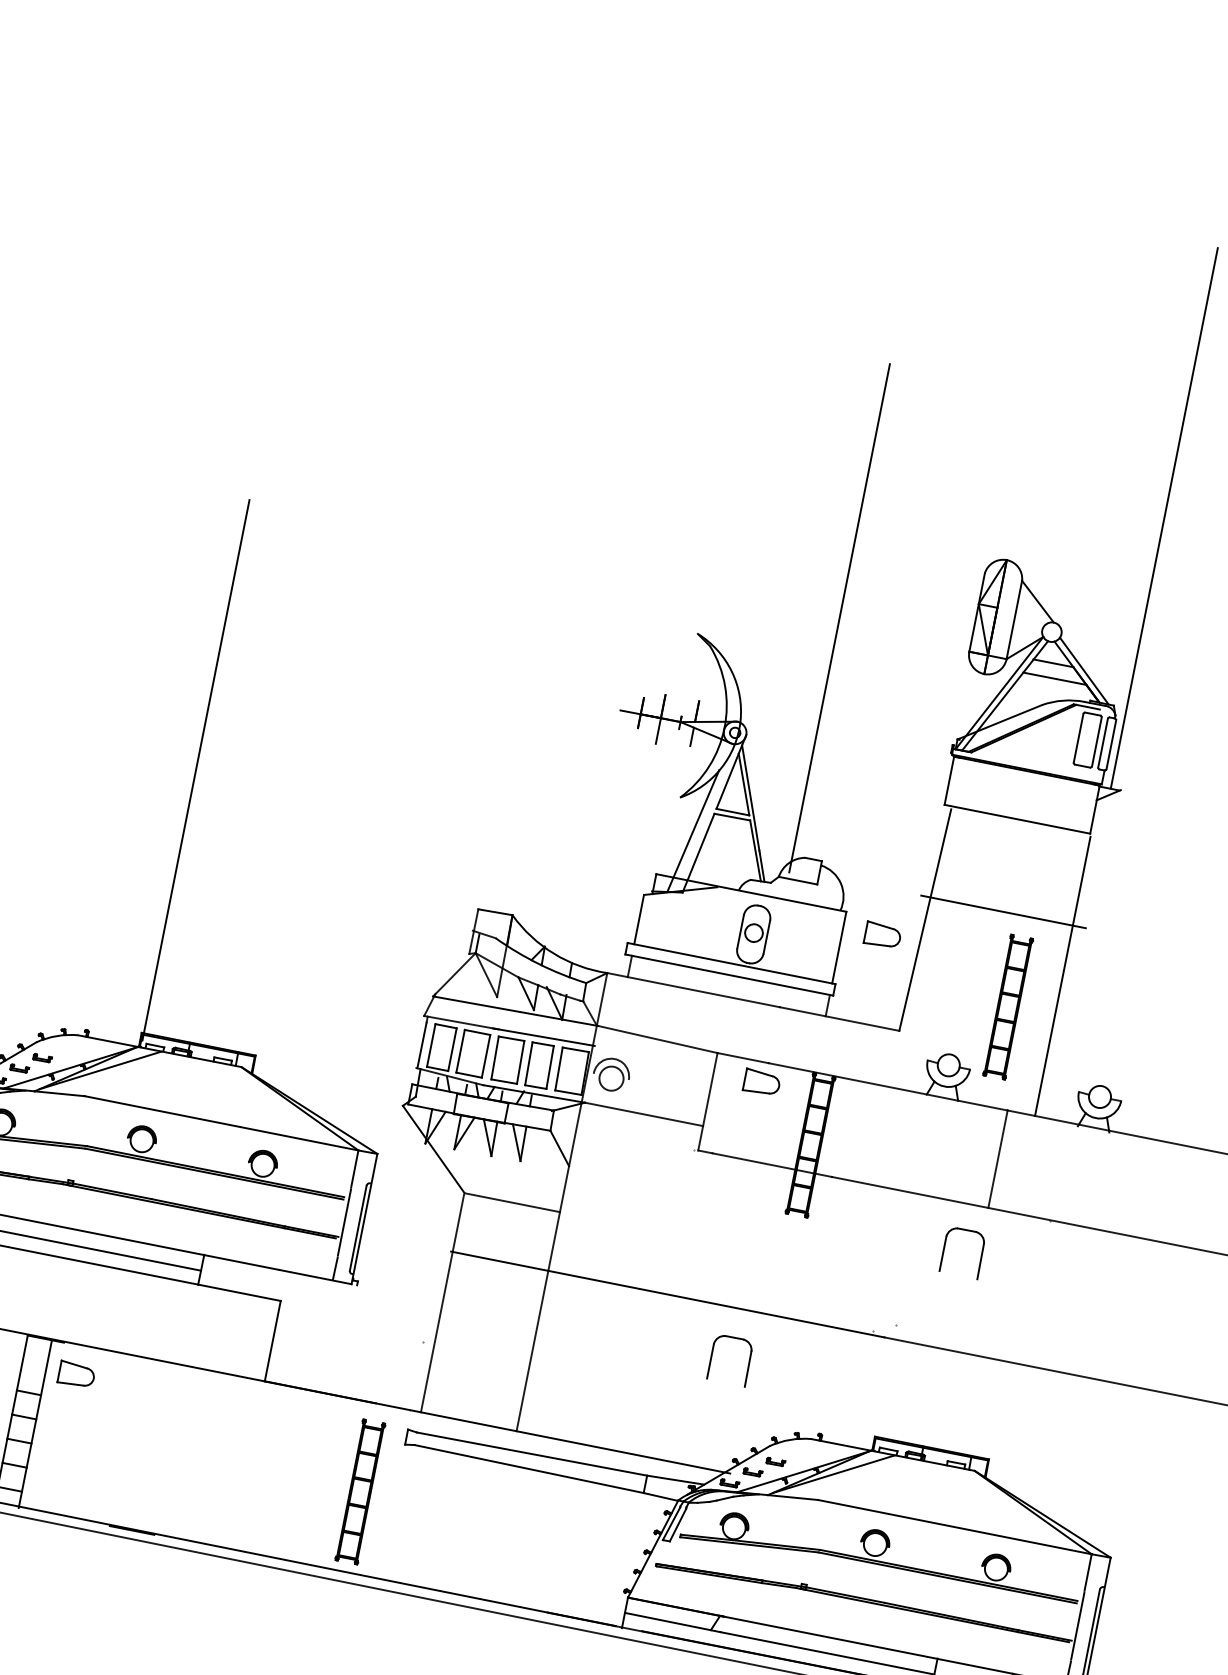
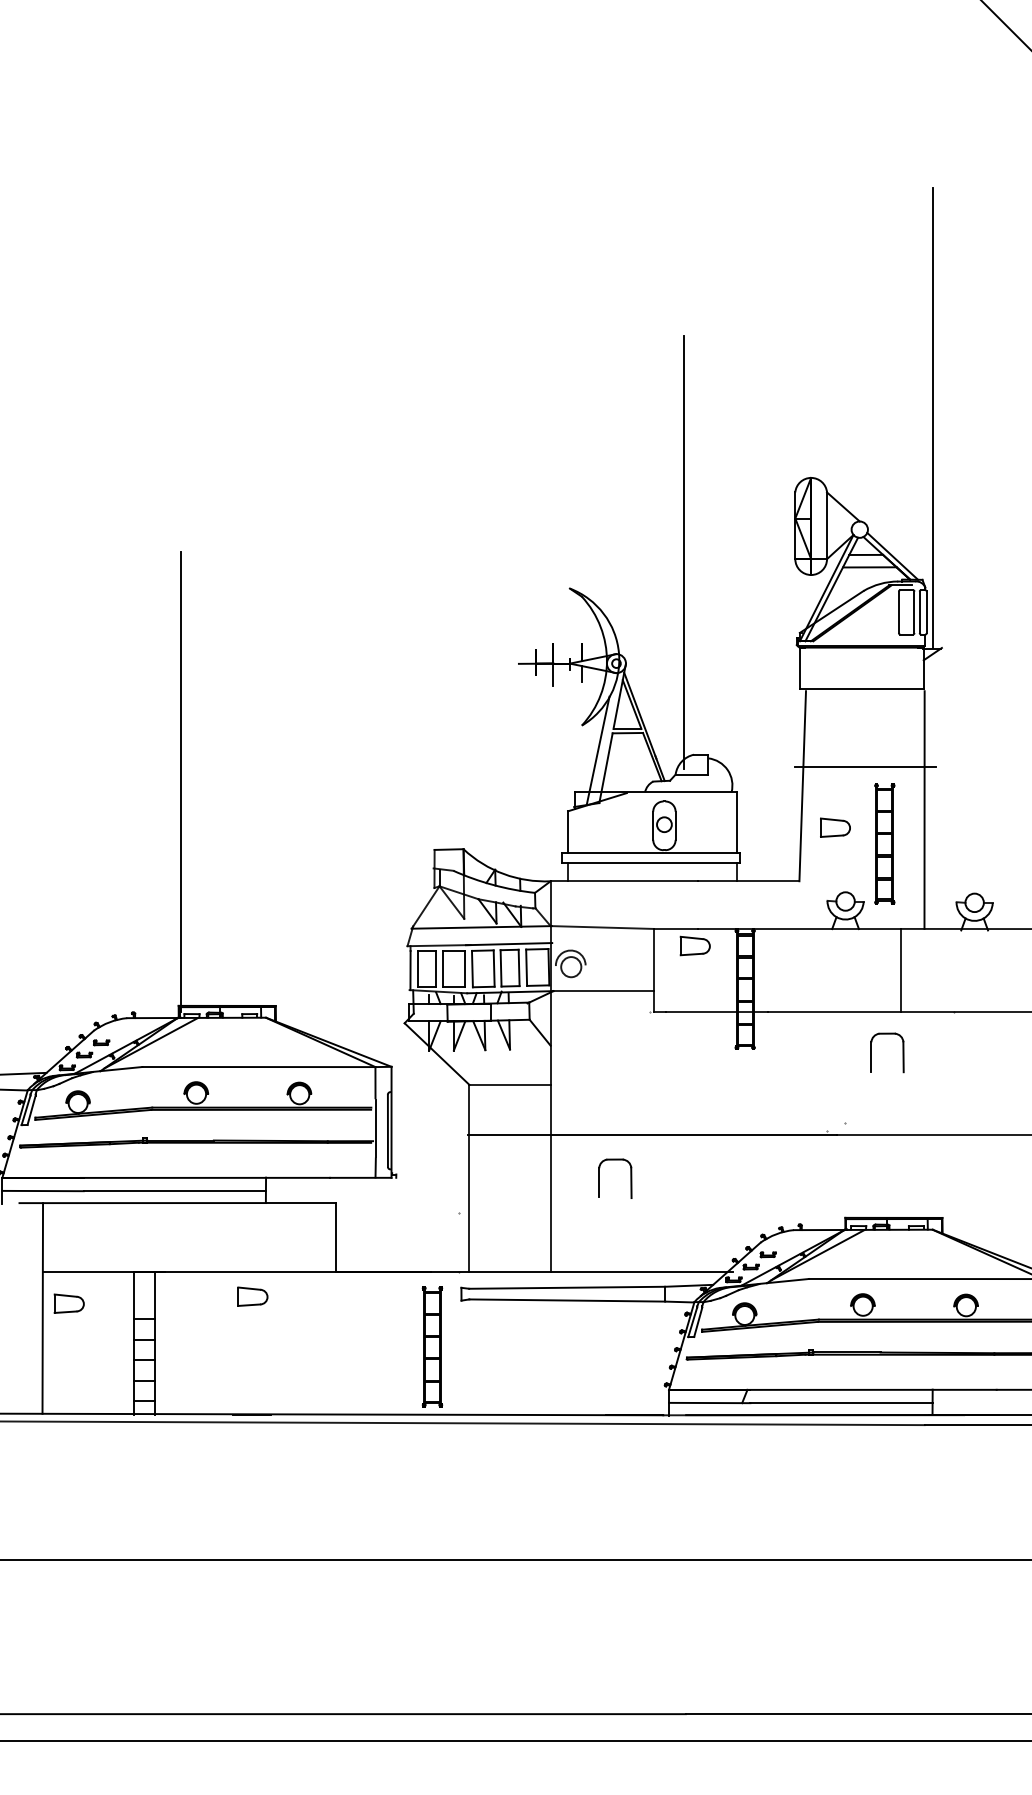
part: (882, 935) -> (835, 827), moved
part: (748, 1363) -> (630, 1178), moved
part: (76, 1374) -> (252, 1296), moved

